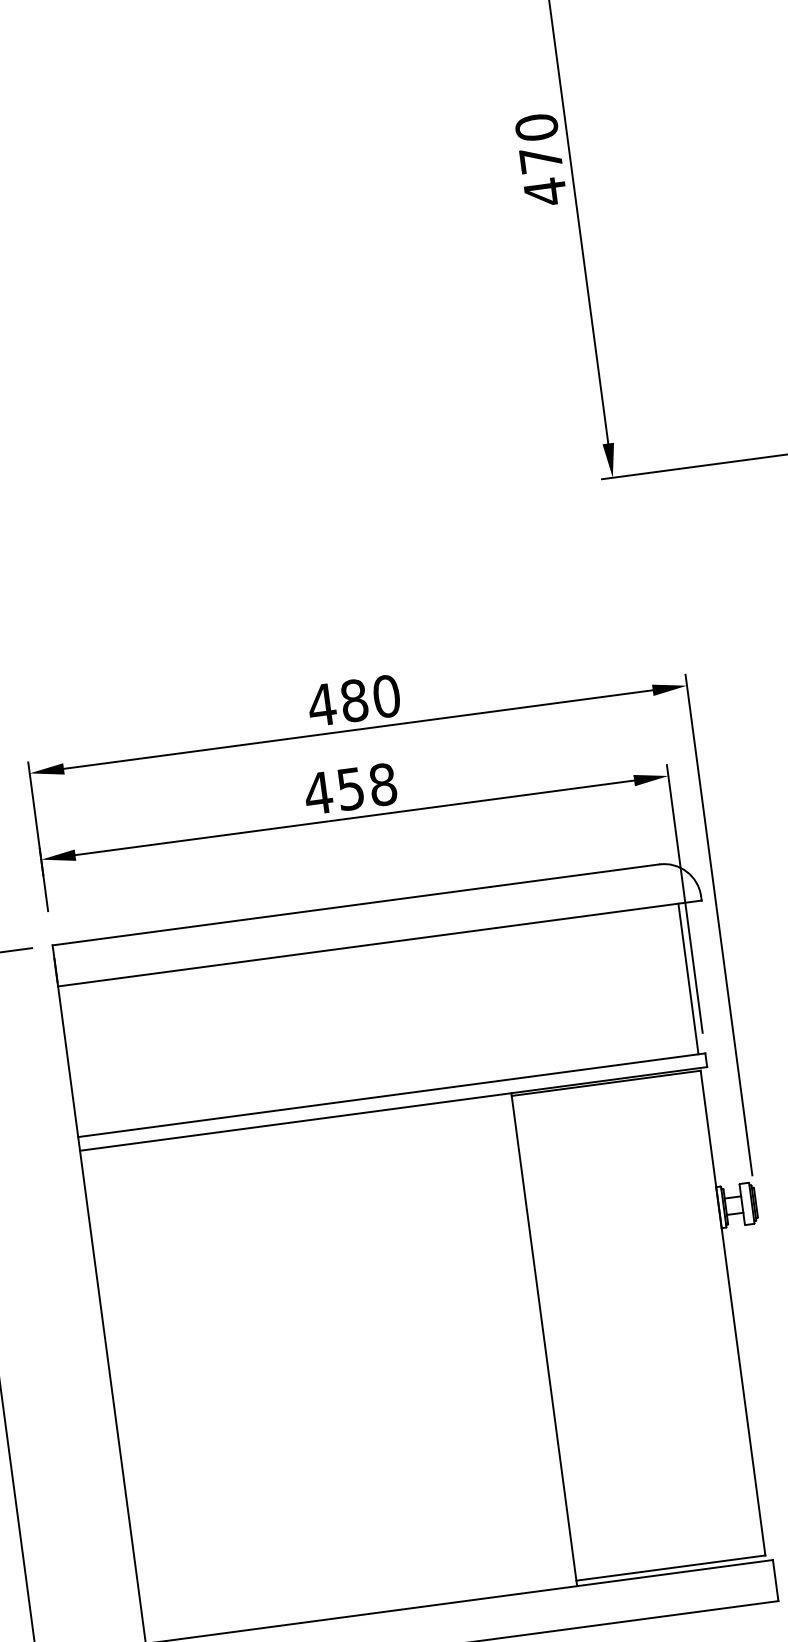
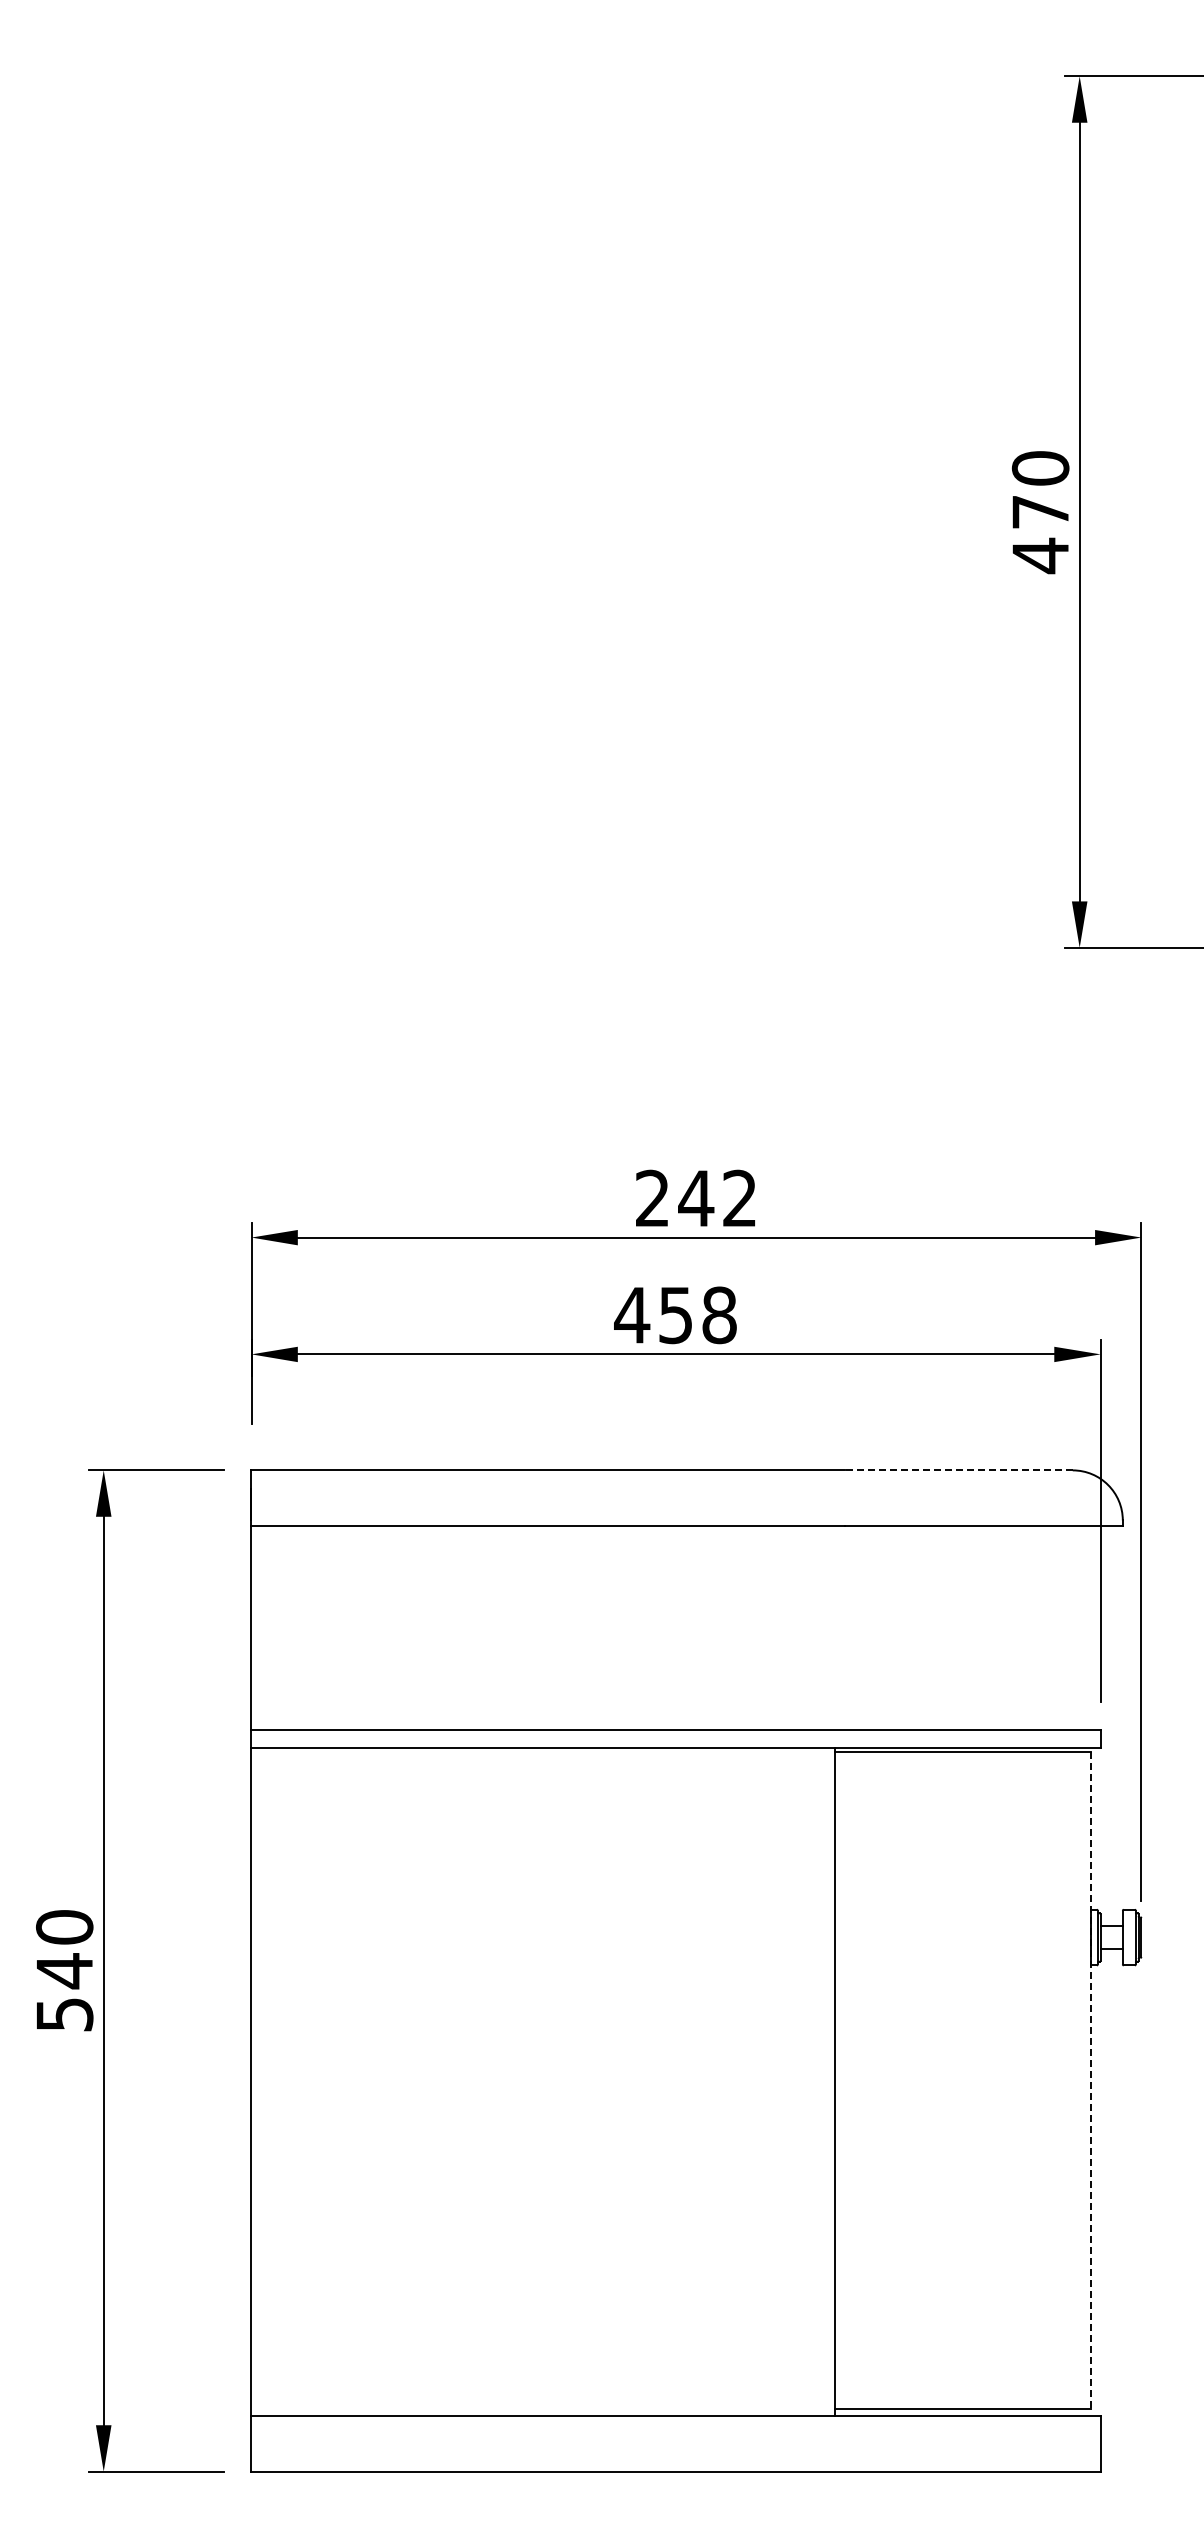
text: (353, 700) -> (695, 1198), 480 -> 242
line: (574, 875) -> (958, 1470), solid -> dashed
line: (688, 978) -> (1091, 1627), removed
line: (733, 1313) -> (1091, 2080), solid -> dashed

